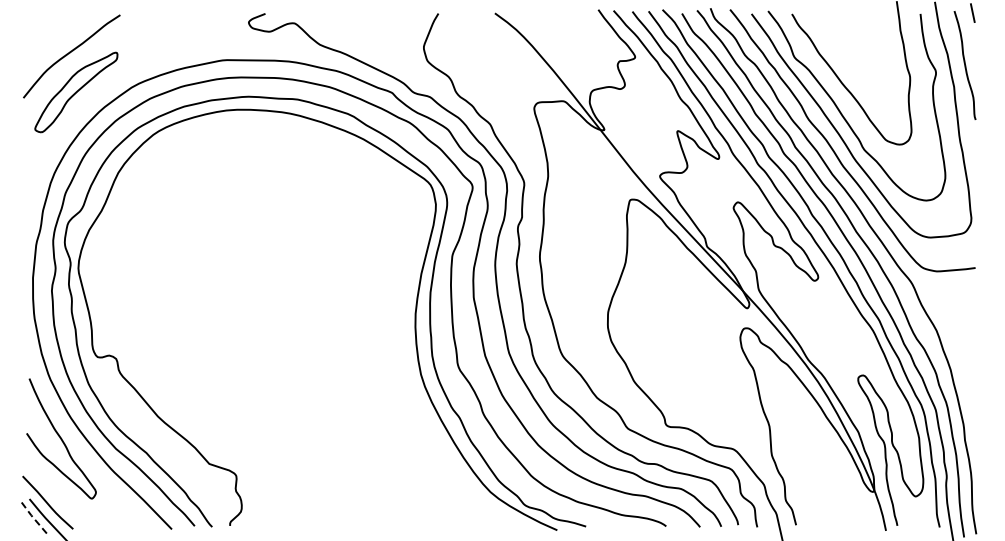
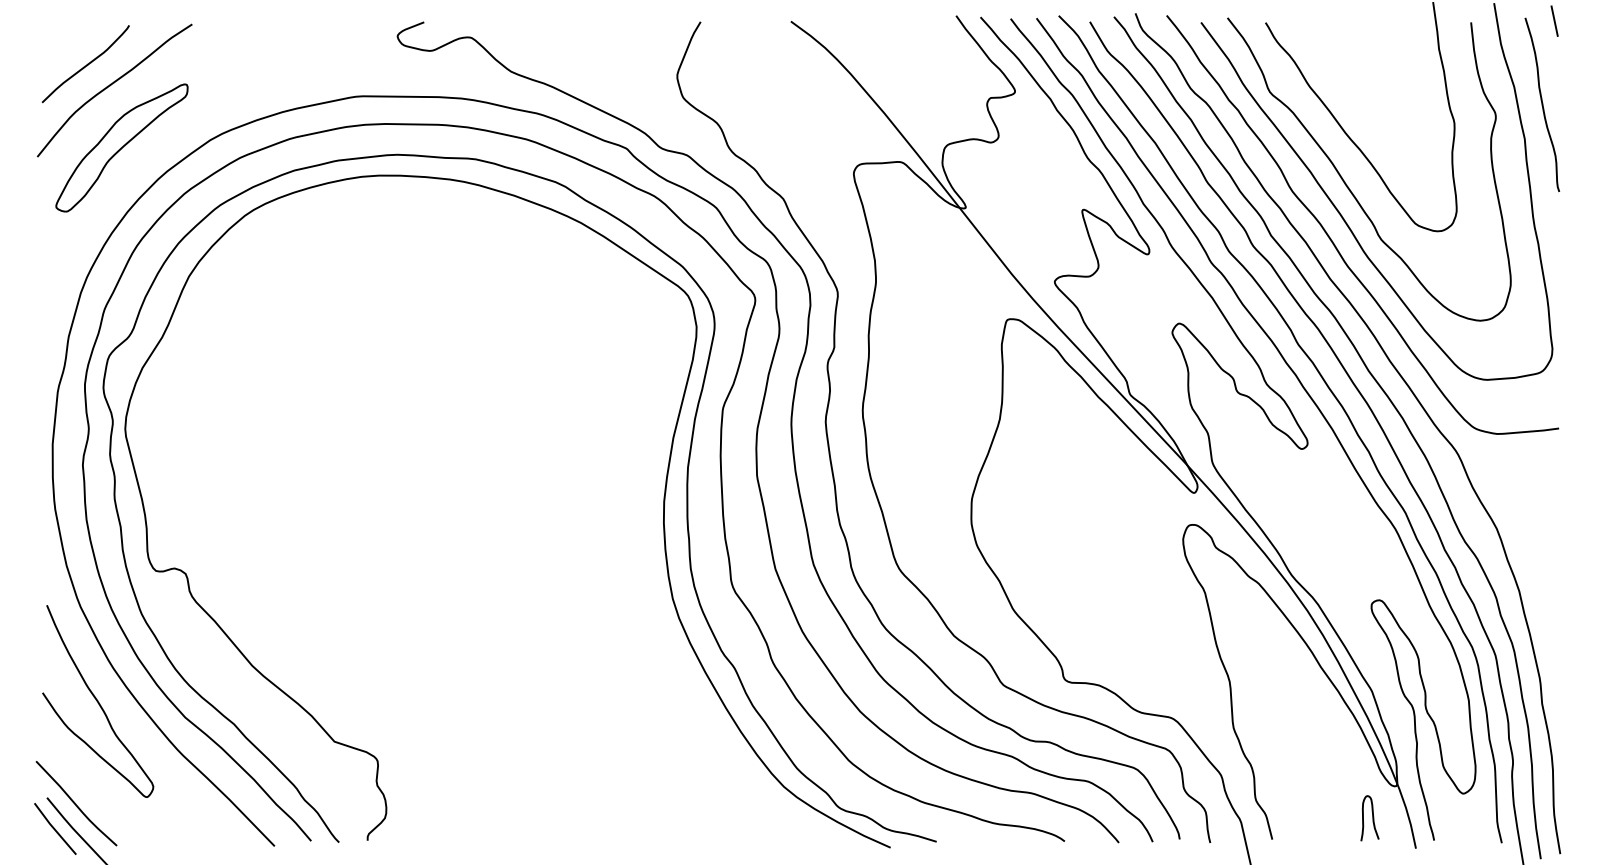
curve: (54, 39) -> (87, 63), added
curve: (858, 511) -> (1371, 817), added
line: (33, 518) -> (53, 828), dashed -> solid

